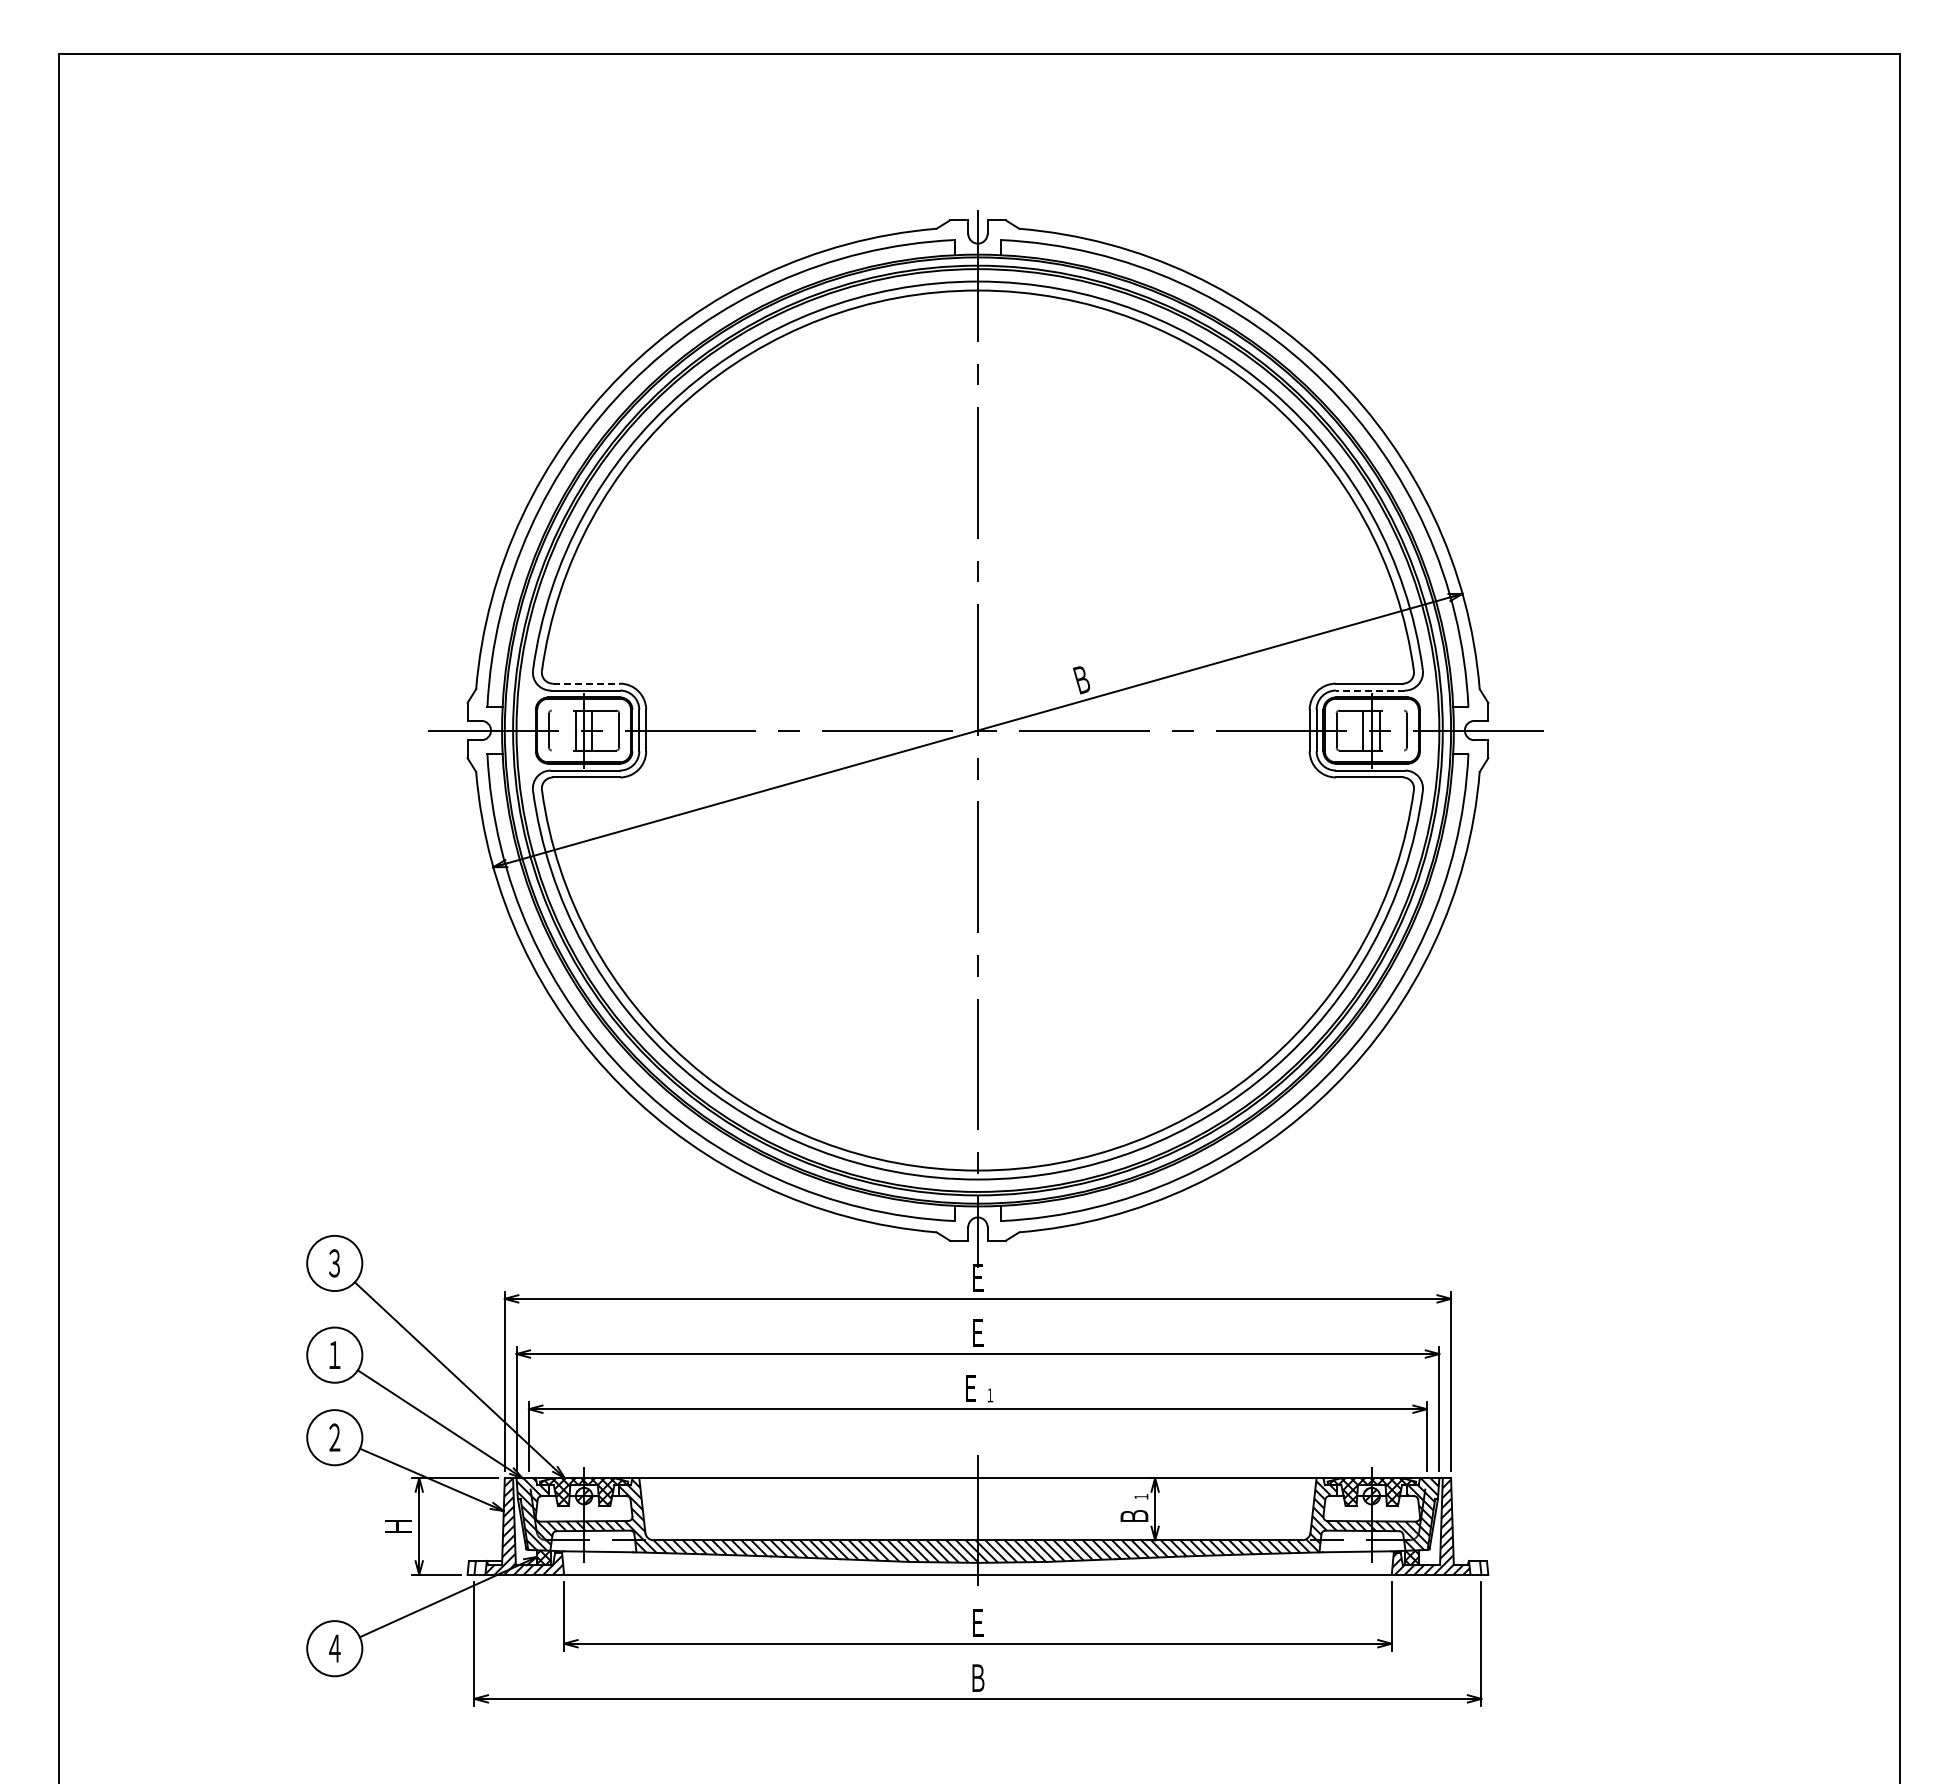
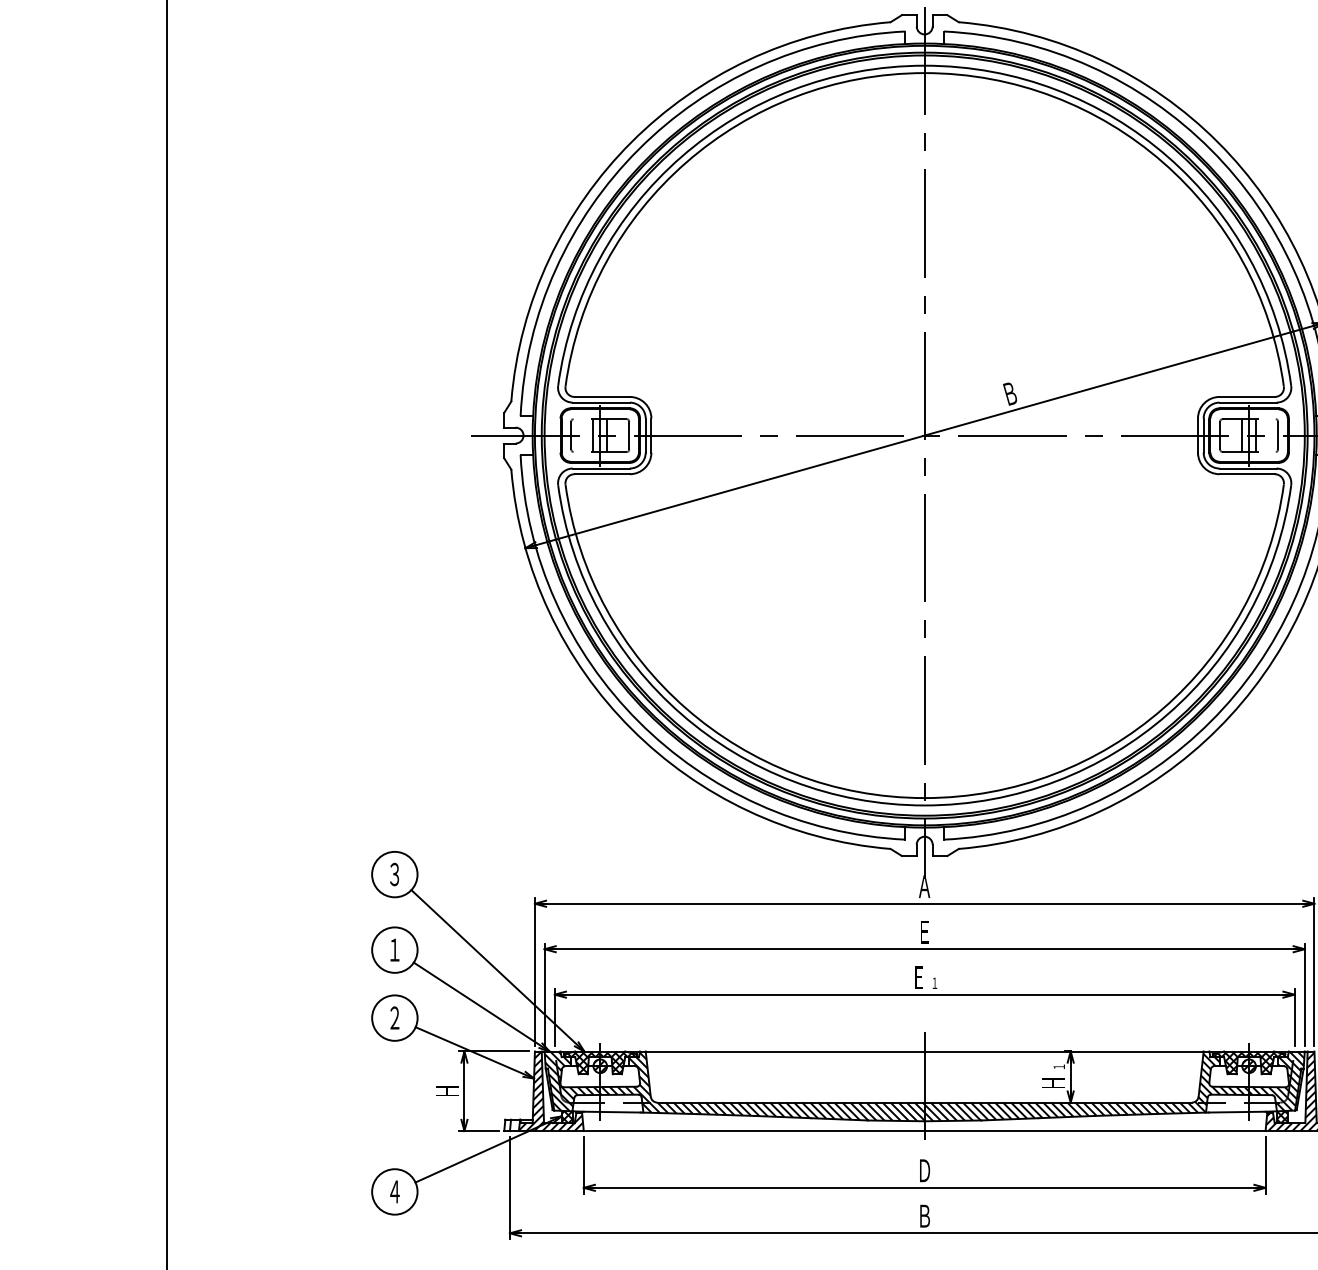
line: (586, 683) -> (602, 396), dashed -> solid
line: (1370, 690) -> (1248, 402), dashed -> solid
text: (977, 1277) -> (924, 886), Ｅ -> Ａ
text: (1134, 1516) -> (1053, 1083), Ｂ -> Ｈ
text: (978, 1622) -> (925, 1170), Ｅ -> Ｄ

